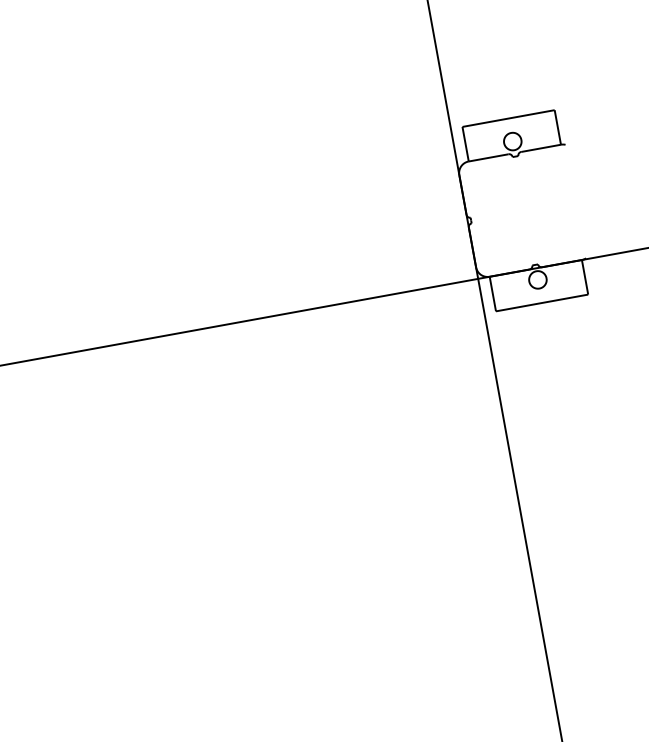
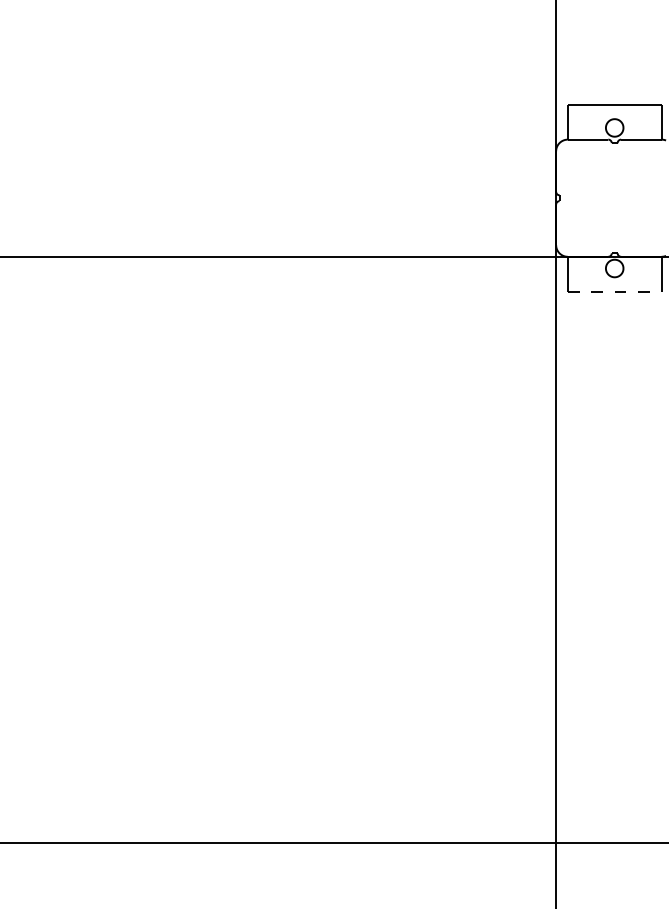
line: (541, 302) -> (614, 291), solid -> dashed

